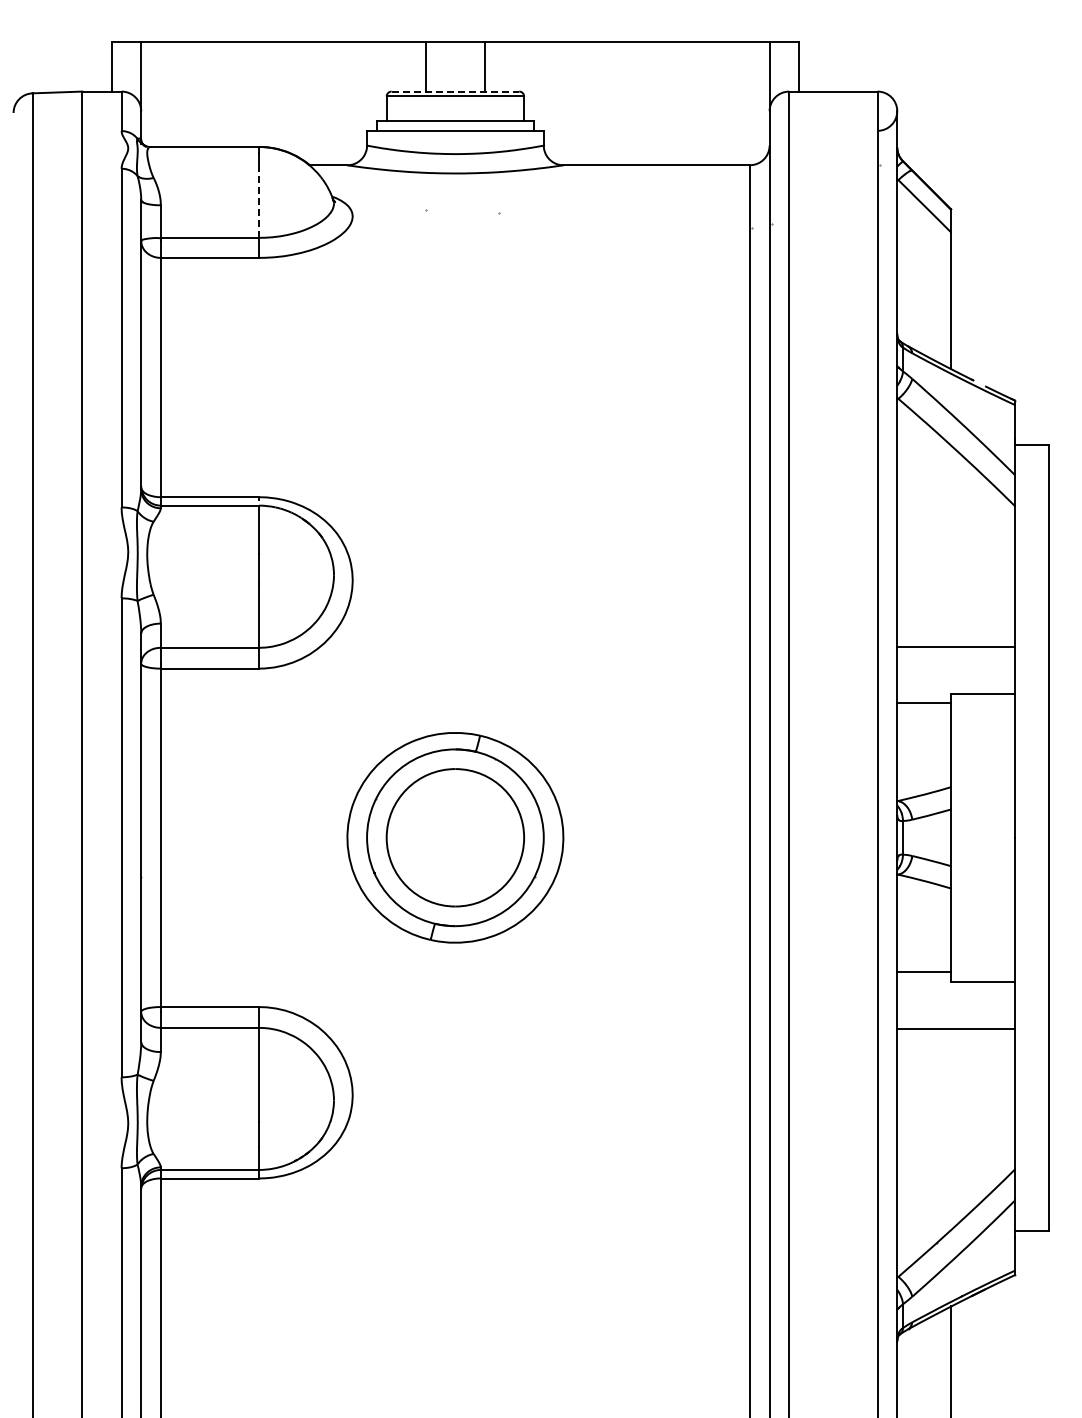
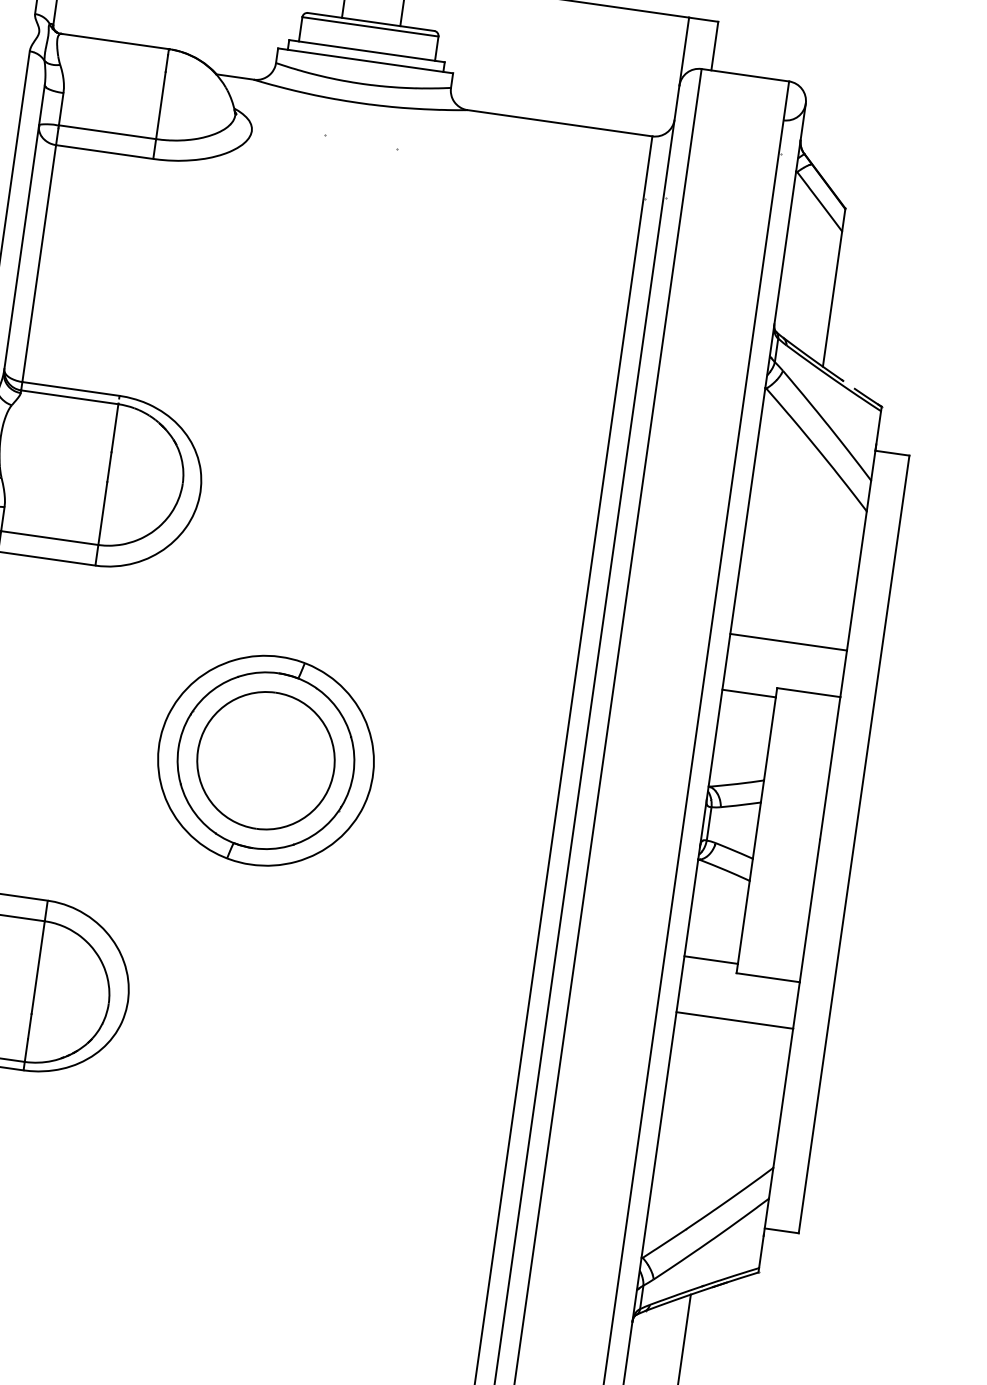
line: (455, 91) -> (371, 21), dashed -> solid
line: (259, 203) -> (161, 105), dashed -> solid

